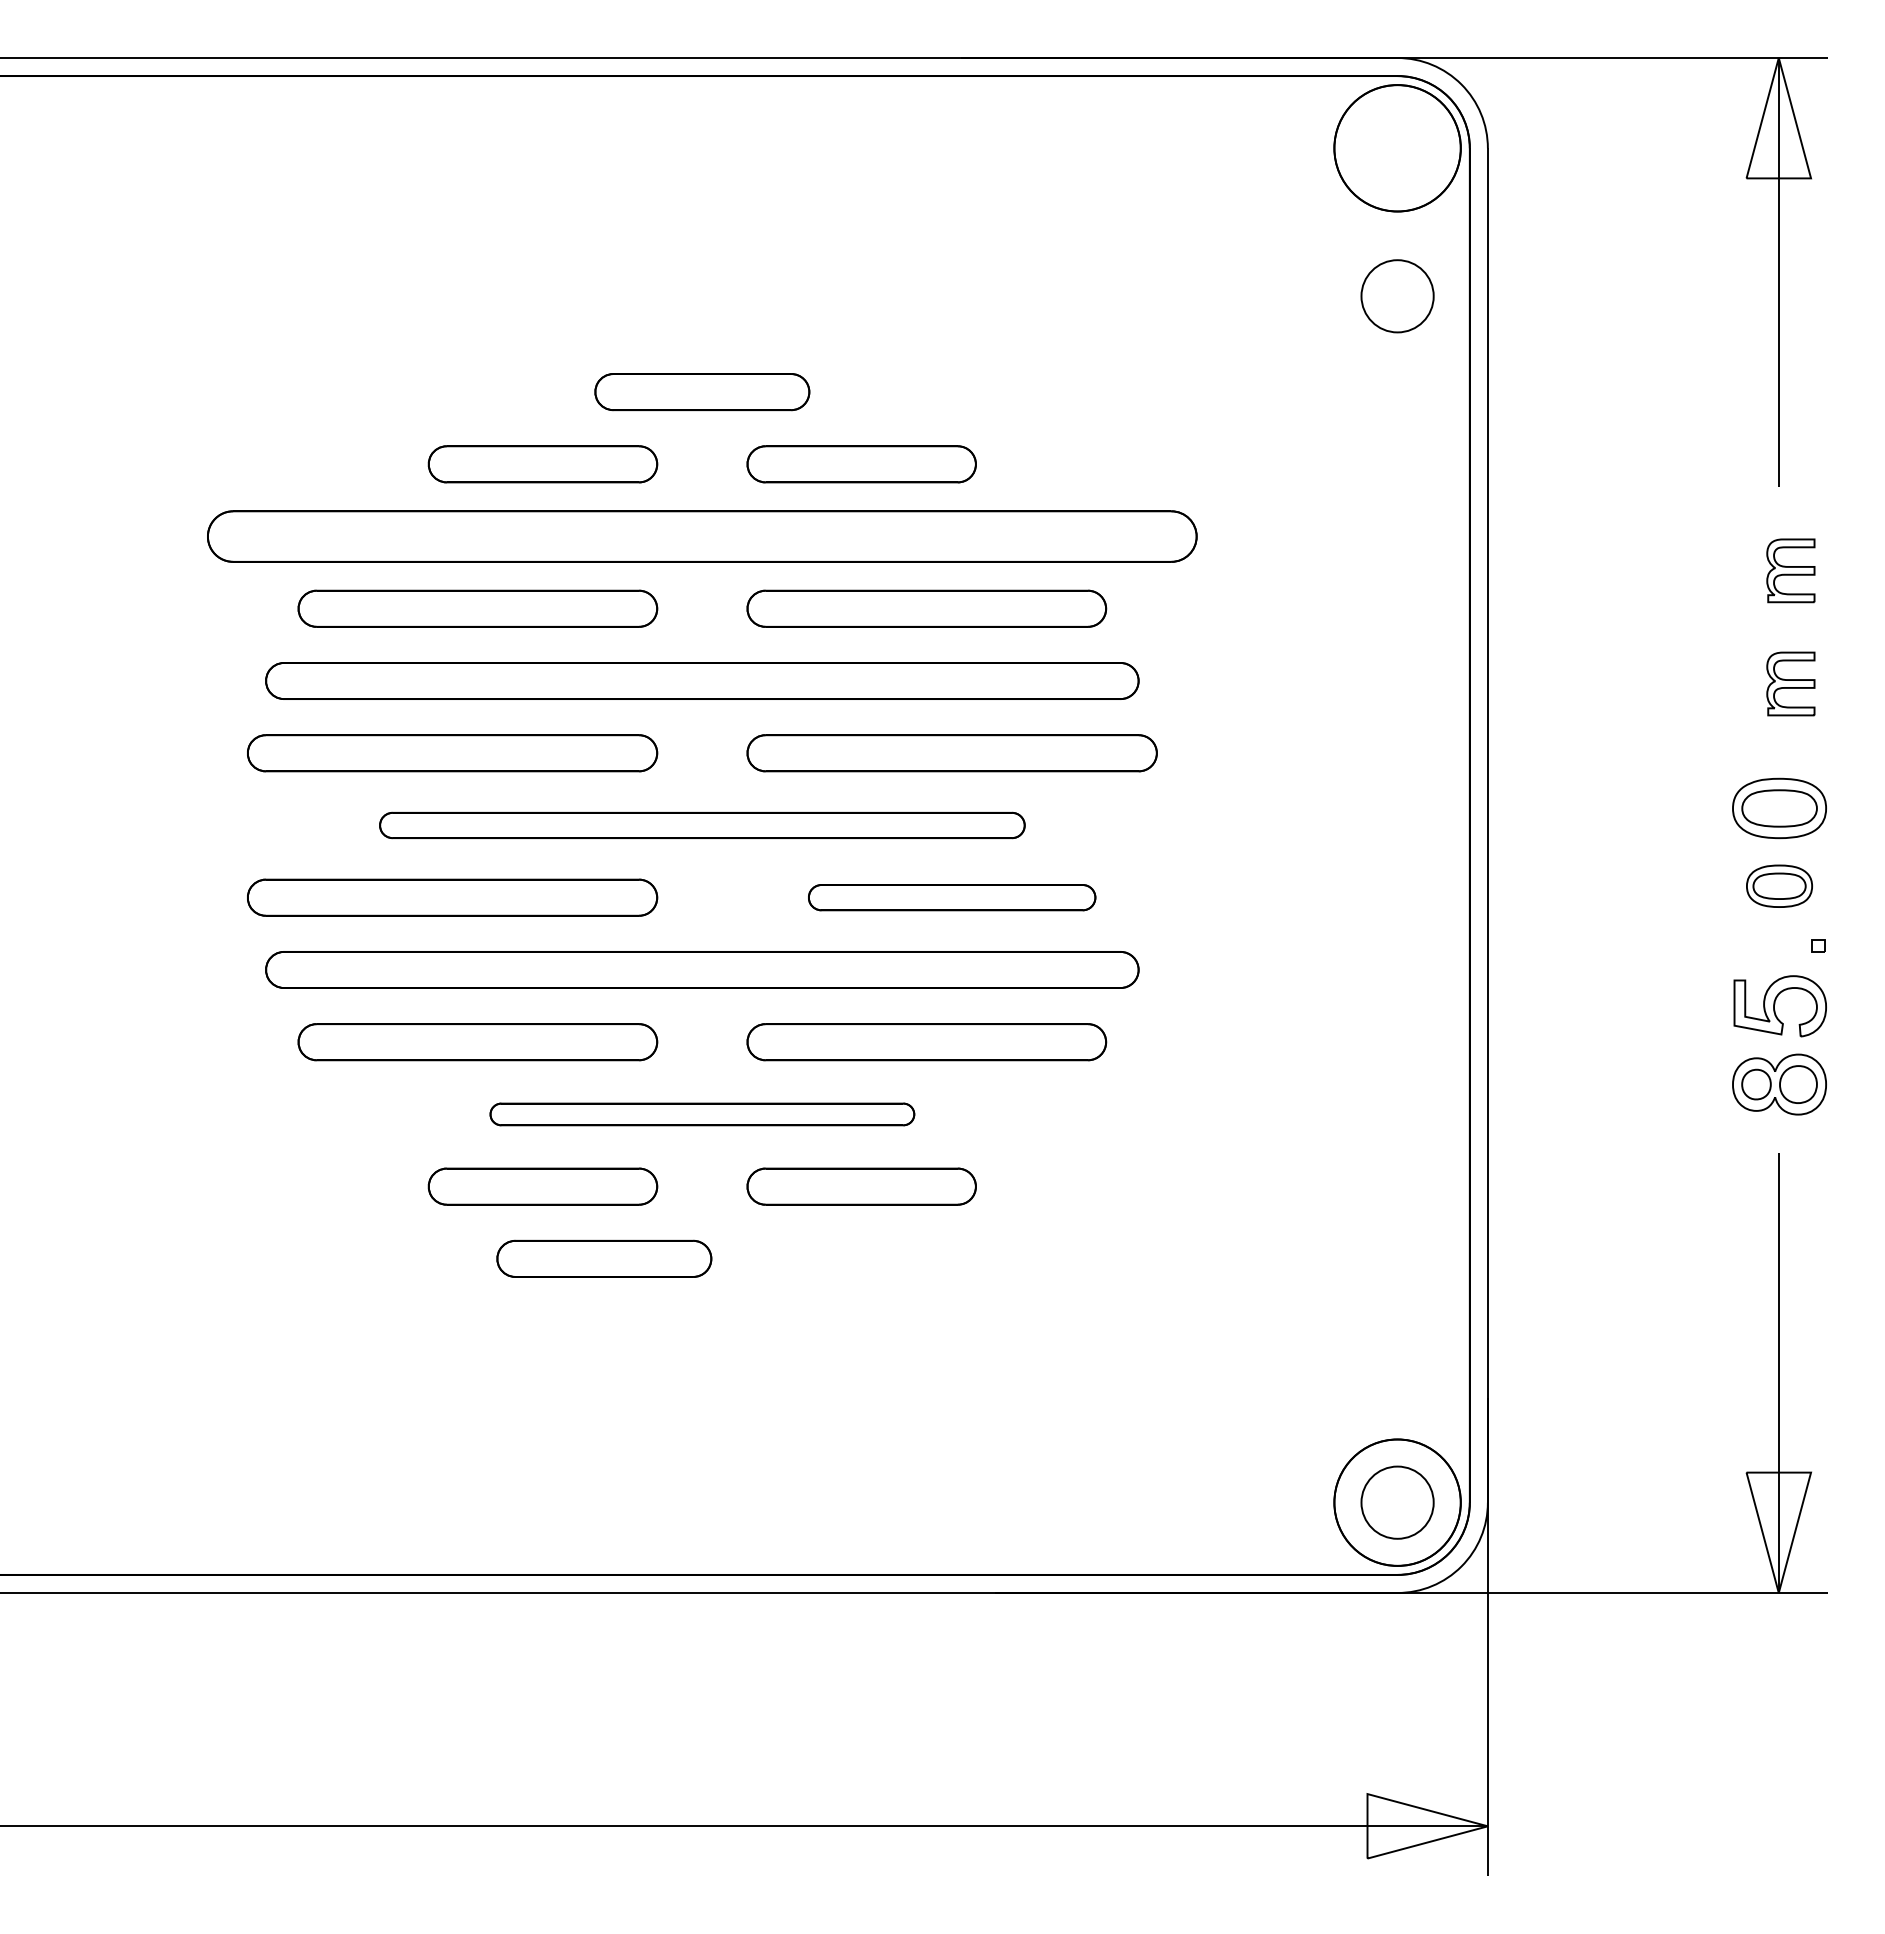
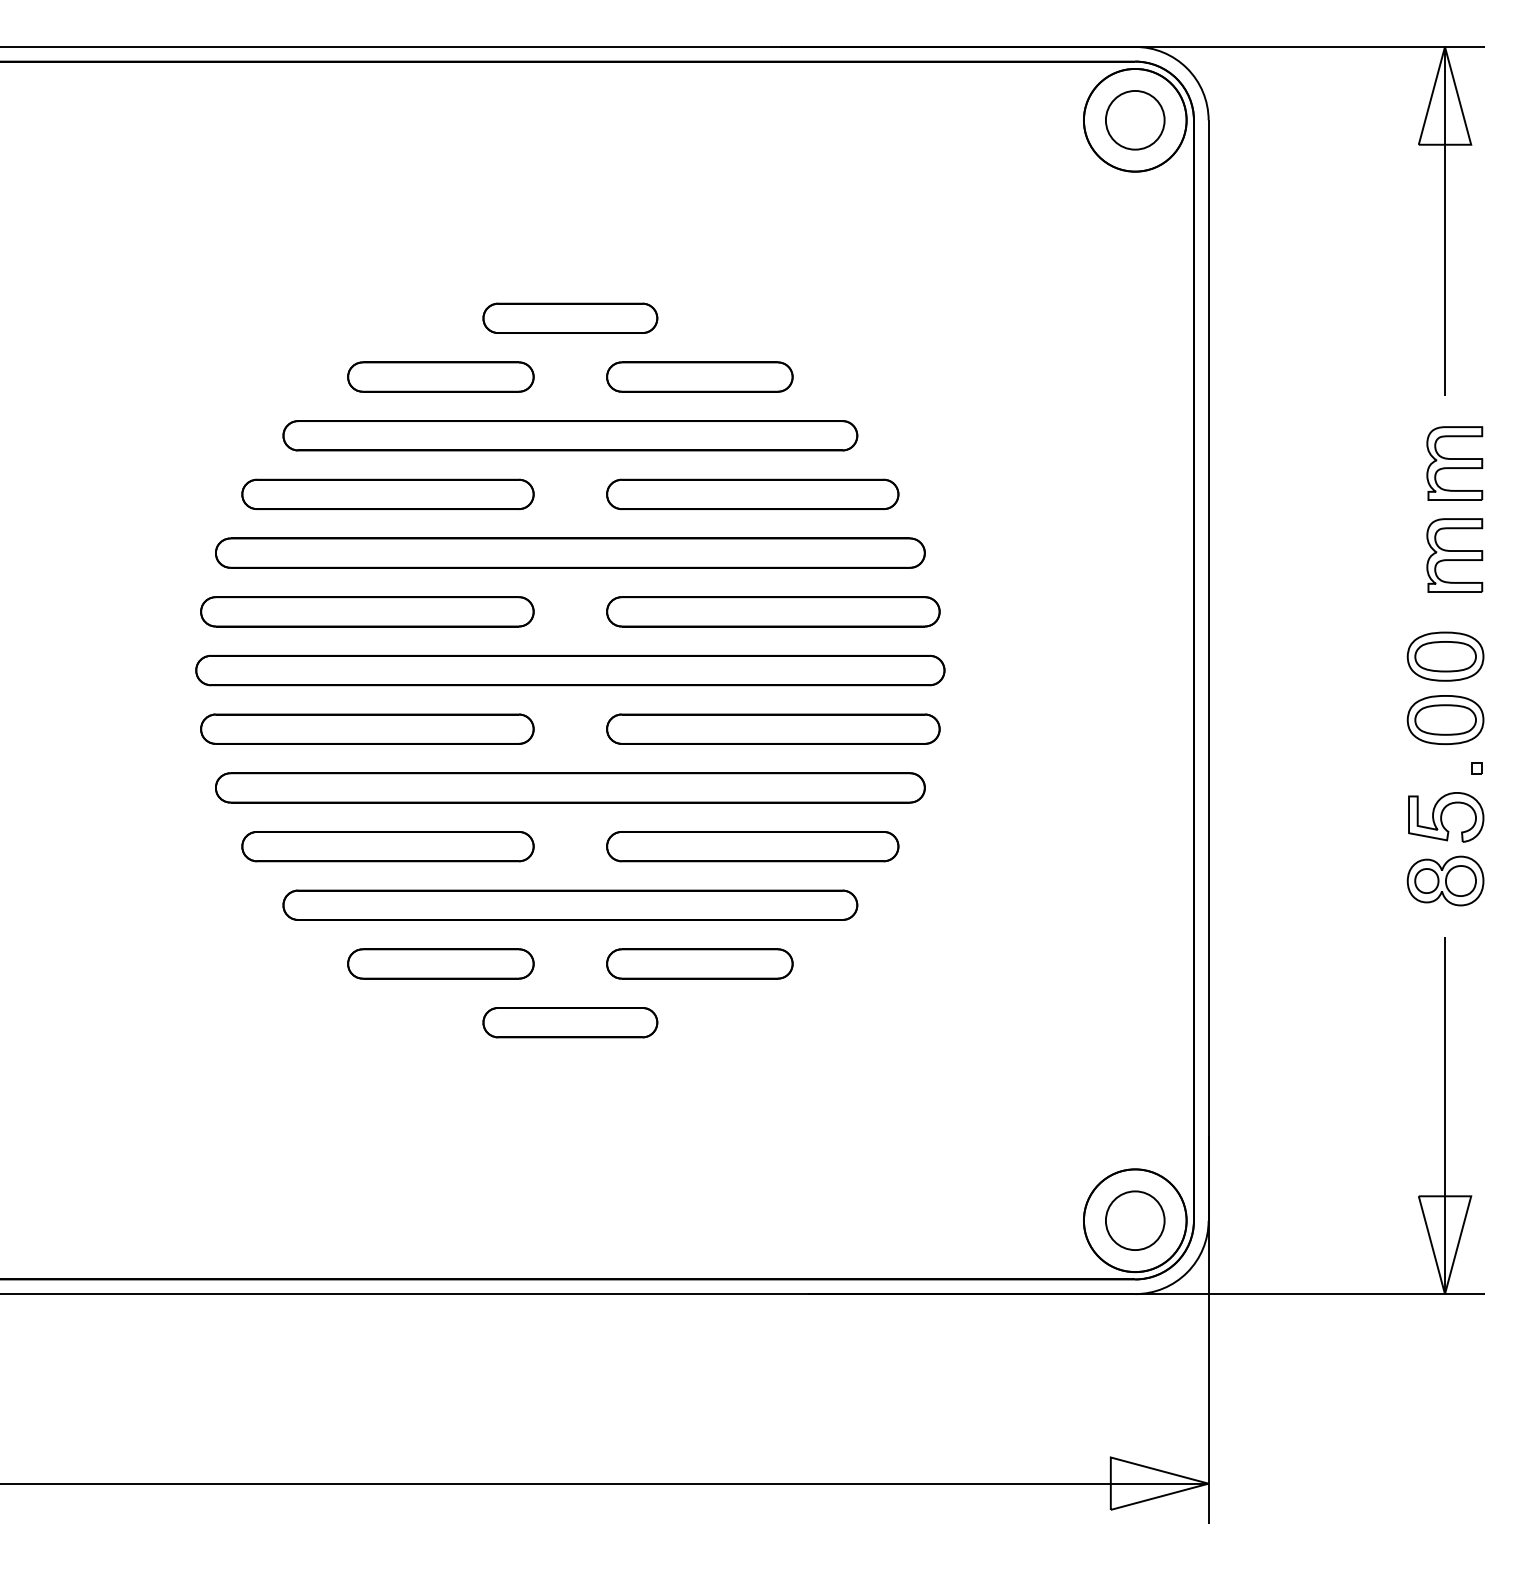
part: (1397, 296) -> (1135, 120), moved
part: (702, 536) -> (570, 435), size x0.71
part: (1790, 570) -> (1454, 463), size x1.43
part: (1790, 683) -> (1454, 555), size x1.43
part: (702, 825) -> (570, 670), size x1.43
part: (1779, 885) -> (1445, 719), size x1.43
part: (951, 897) -> (772, 729), size x1.43
part: (702, 1114) -> (570, 905), size x1.67
part: (604, 1258) -> (570, 1022), moved

